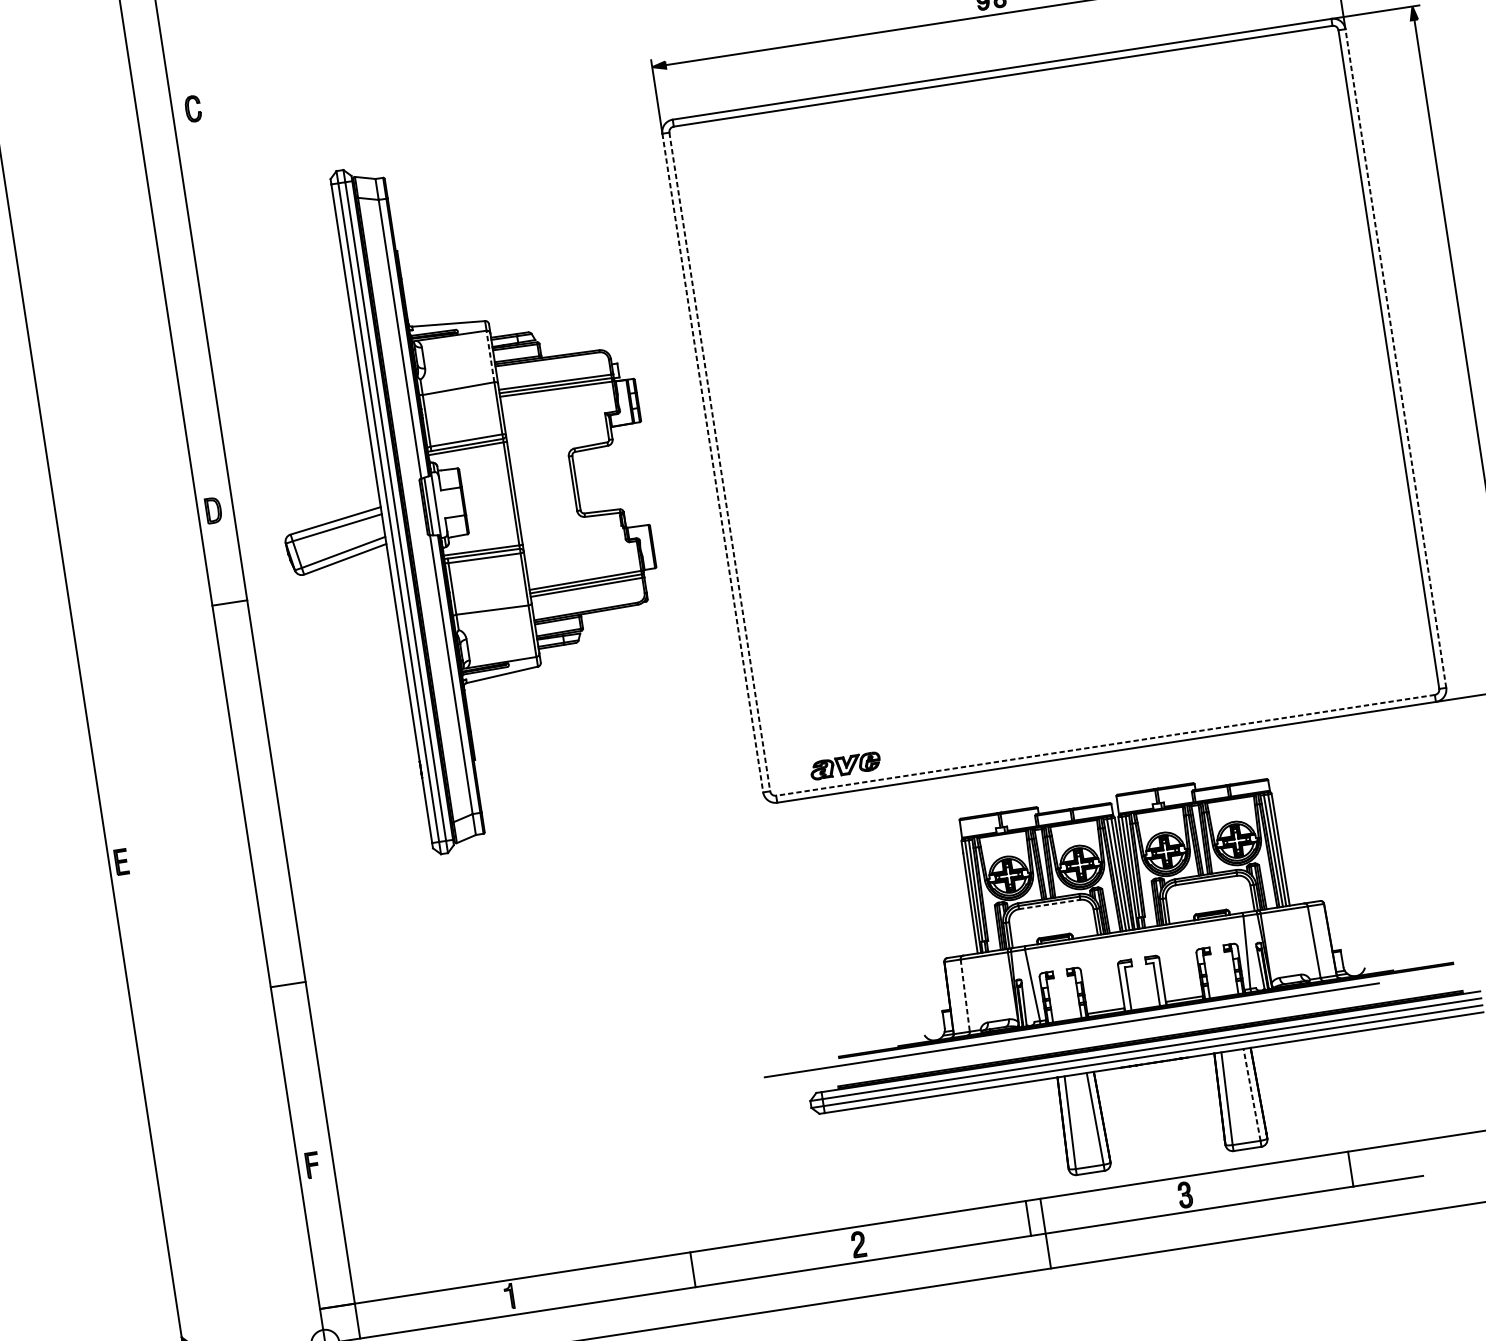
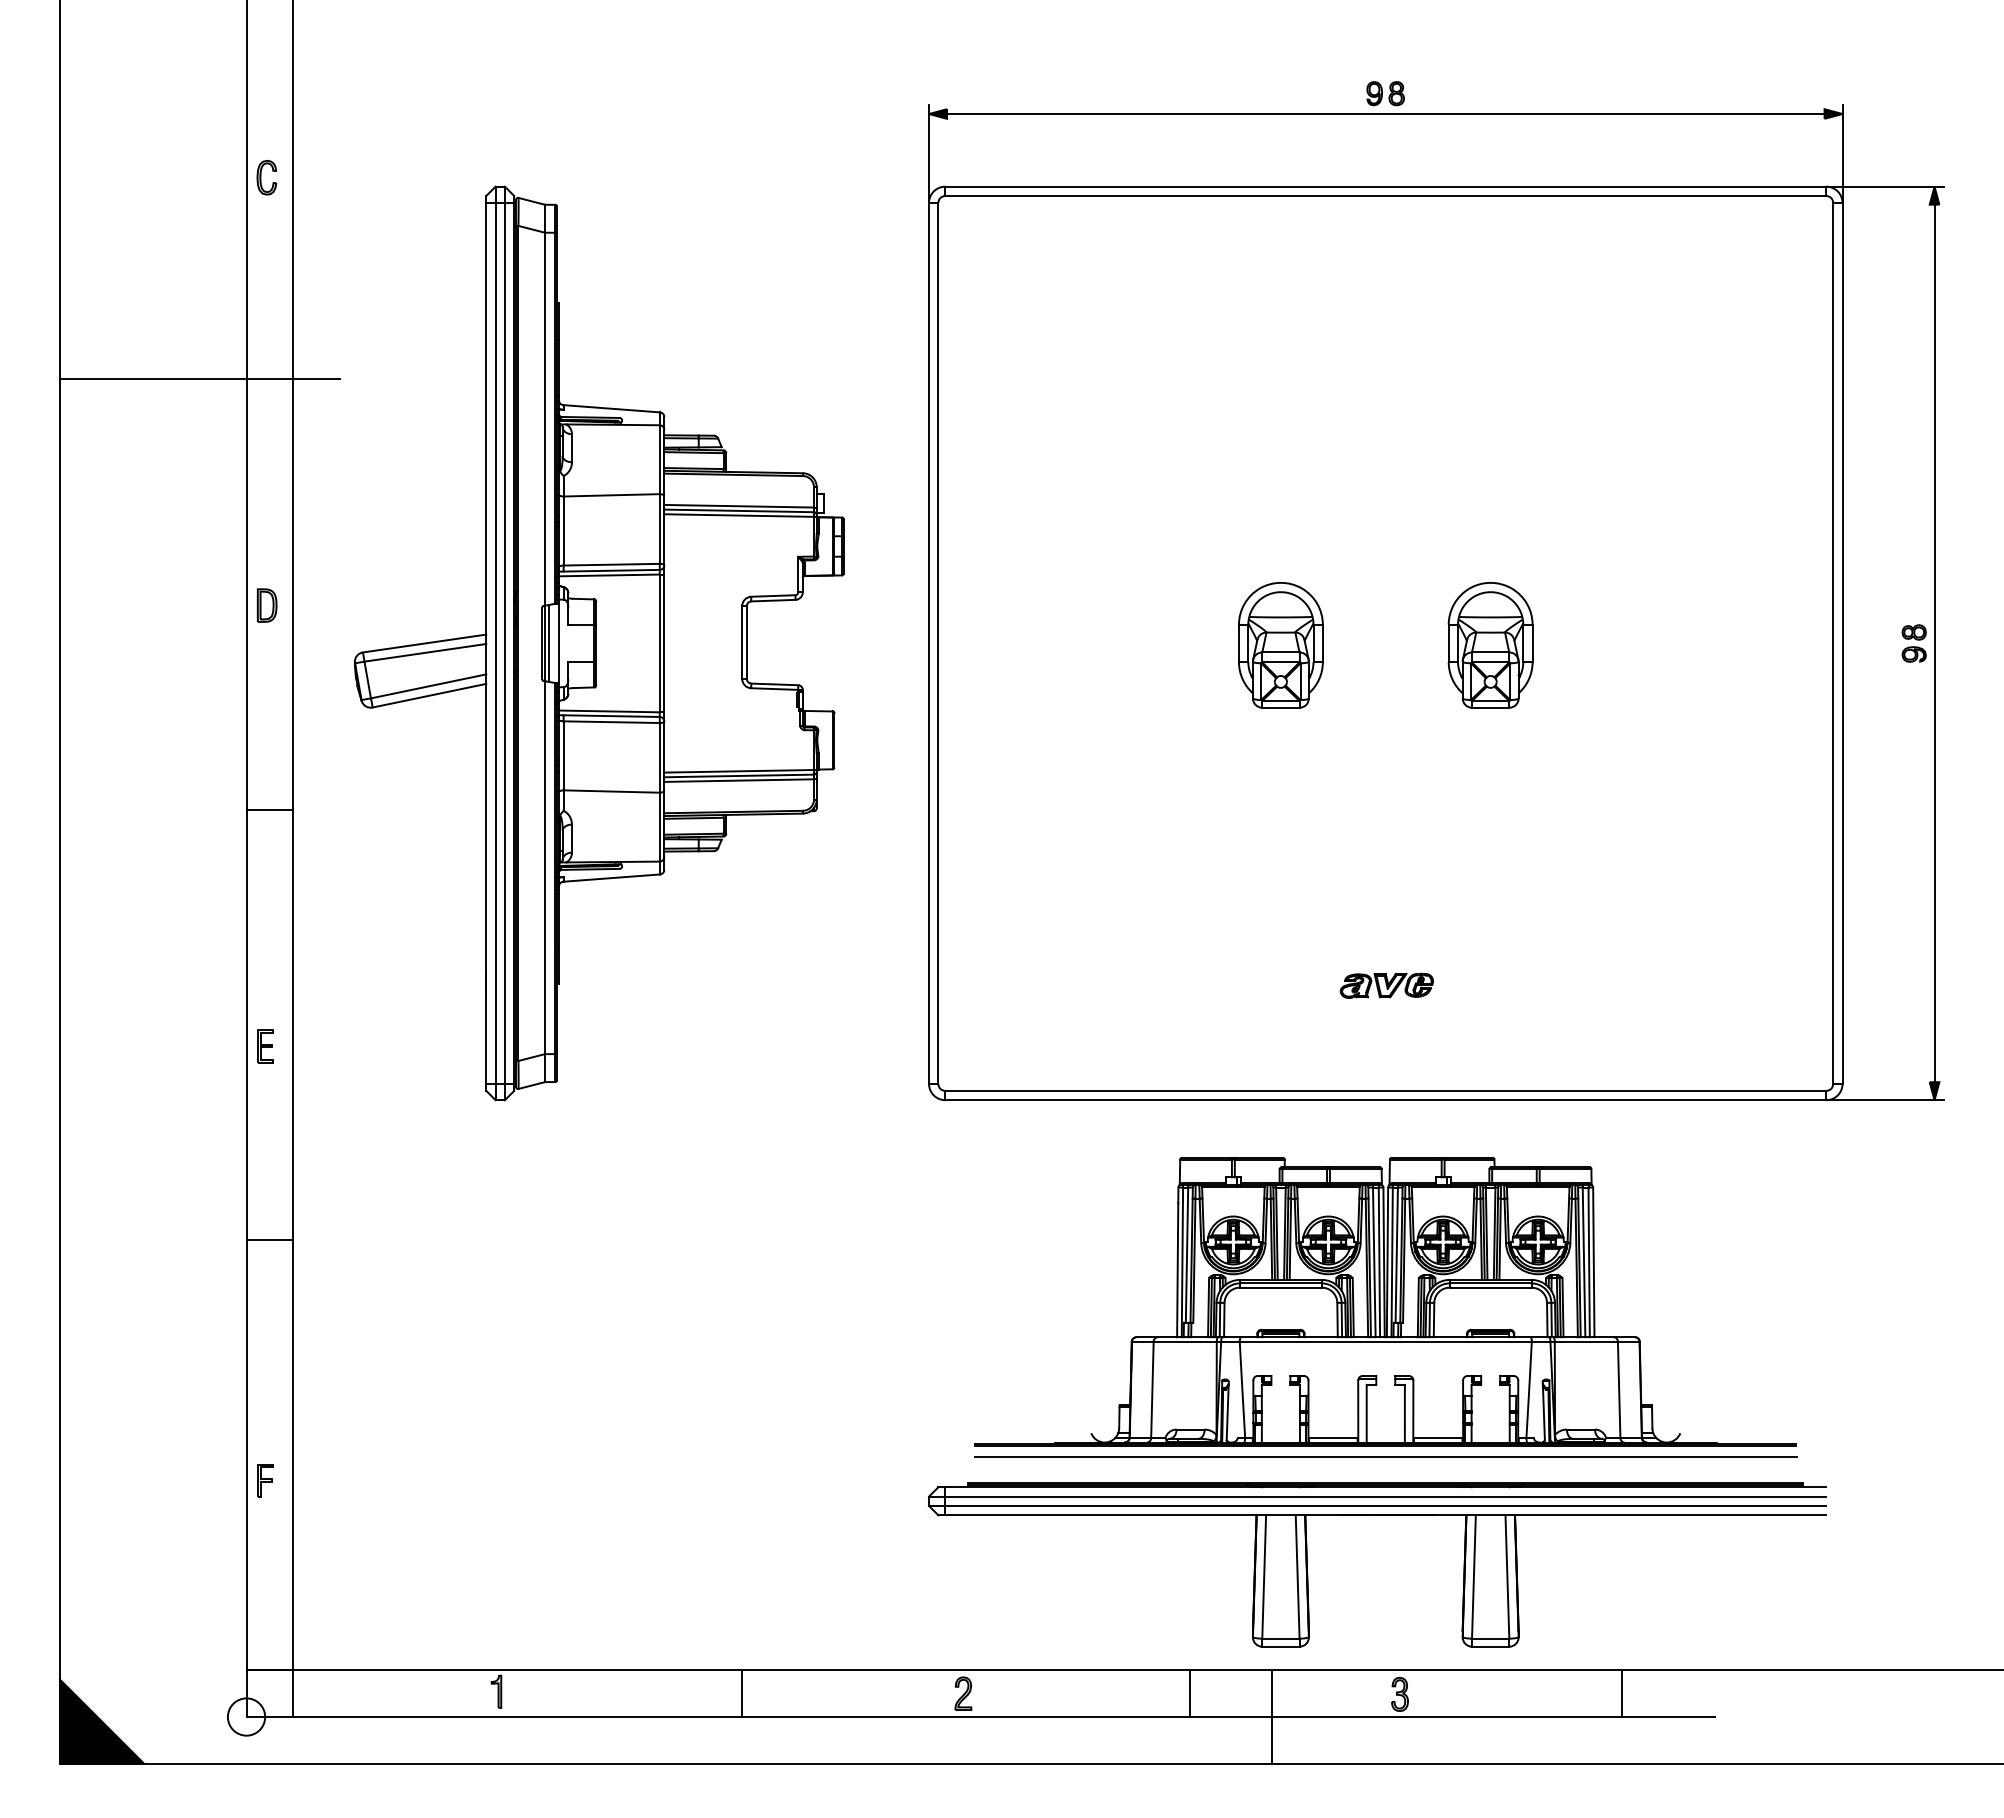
part: (192, 108) -> (266, 177), moved
line: (137, 349) -> (199, 379), added
part: (1448, 350) -> (1913, 643), added
line: (490, 356) -> (659, 459), dashed -> solid
line: (1395, 357) -> (1842, 642), dashed -> solid
part: (1132, 400) -> (1490, 645), added
part: (975, 424) -> (1280, 645), added
line: (719, 462) -> (938, 643), dashed -> solid
line: (713, 463) -> (929, 643), dashed -> solid
line: (229, 602) -> (269, 809), moved
line: (1105, 745) -> (1385, 1090), dashed -> solid
part: (845, 765) -> (1386, 985), moved
part: (121, 861) -> (265, 1046), moved
line: (1049, 904) -> (1280, 1287), dashed -> solid
line: (965, 996) -> (1152, 1390), dashed -> solid
line: (1071, 1030) -> (1385, 1456), moved
line: (1252, 1094) -> (1507, 1576), dashed -> solid
line: (1045, 1233) -> (1271, 1716), moved

